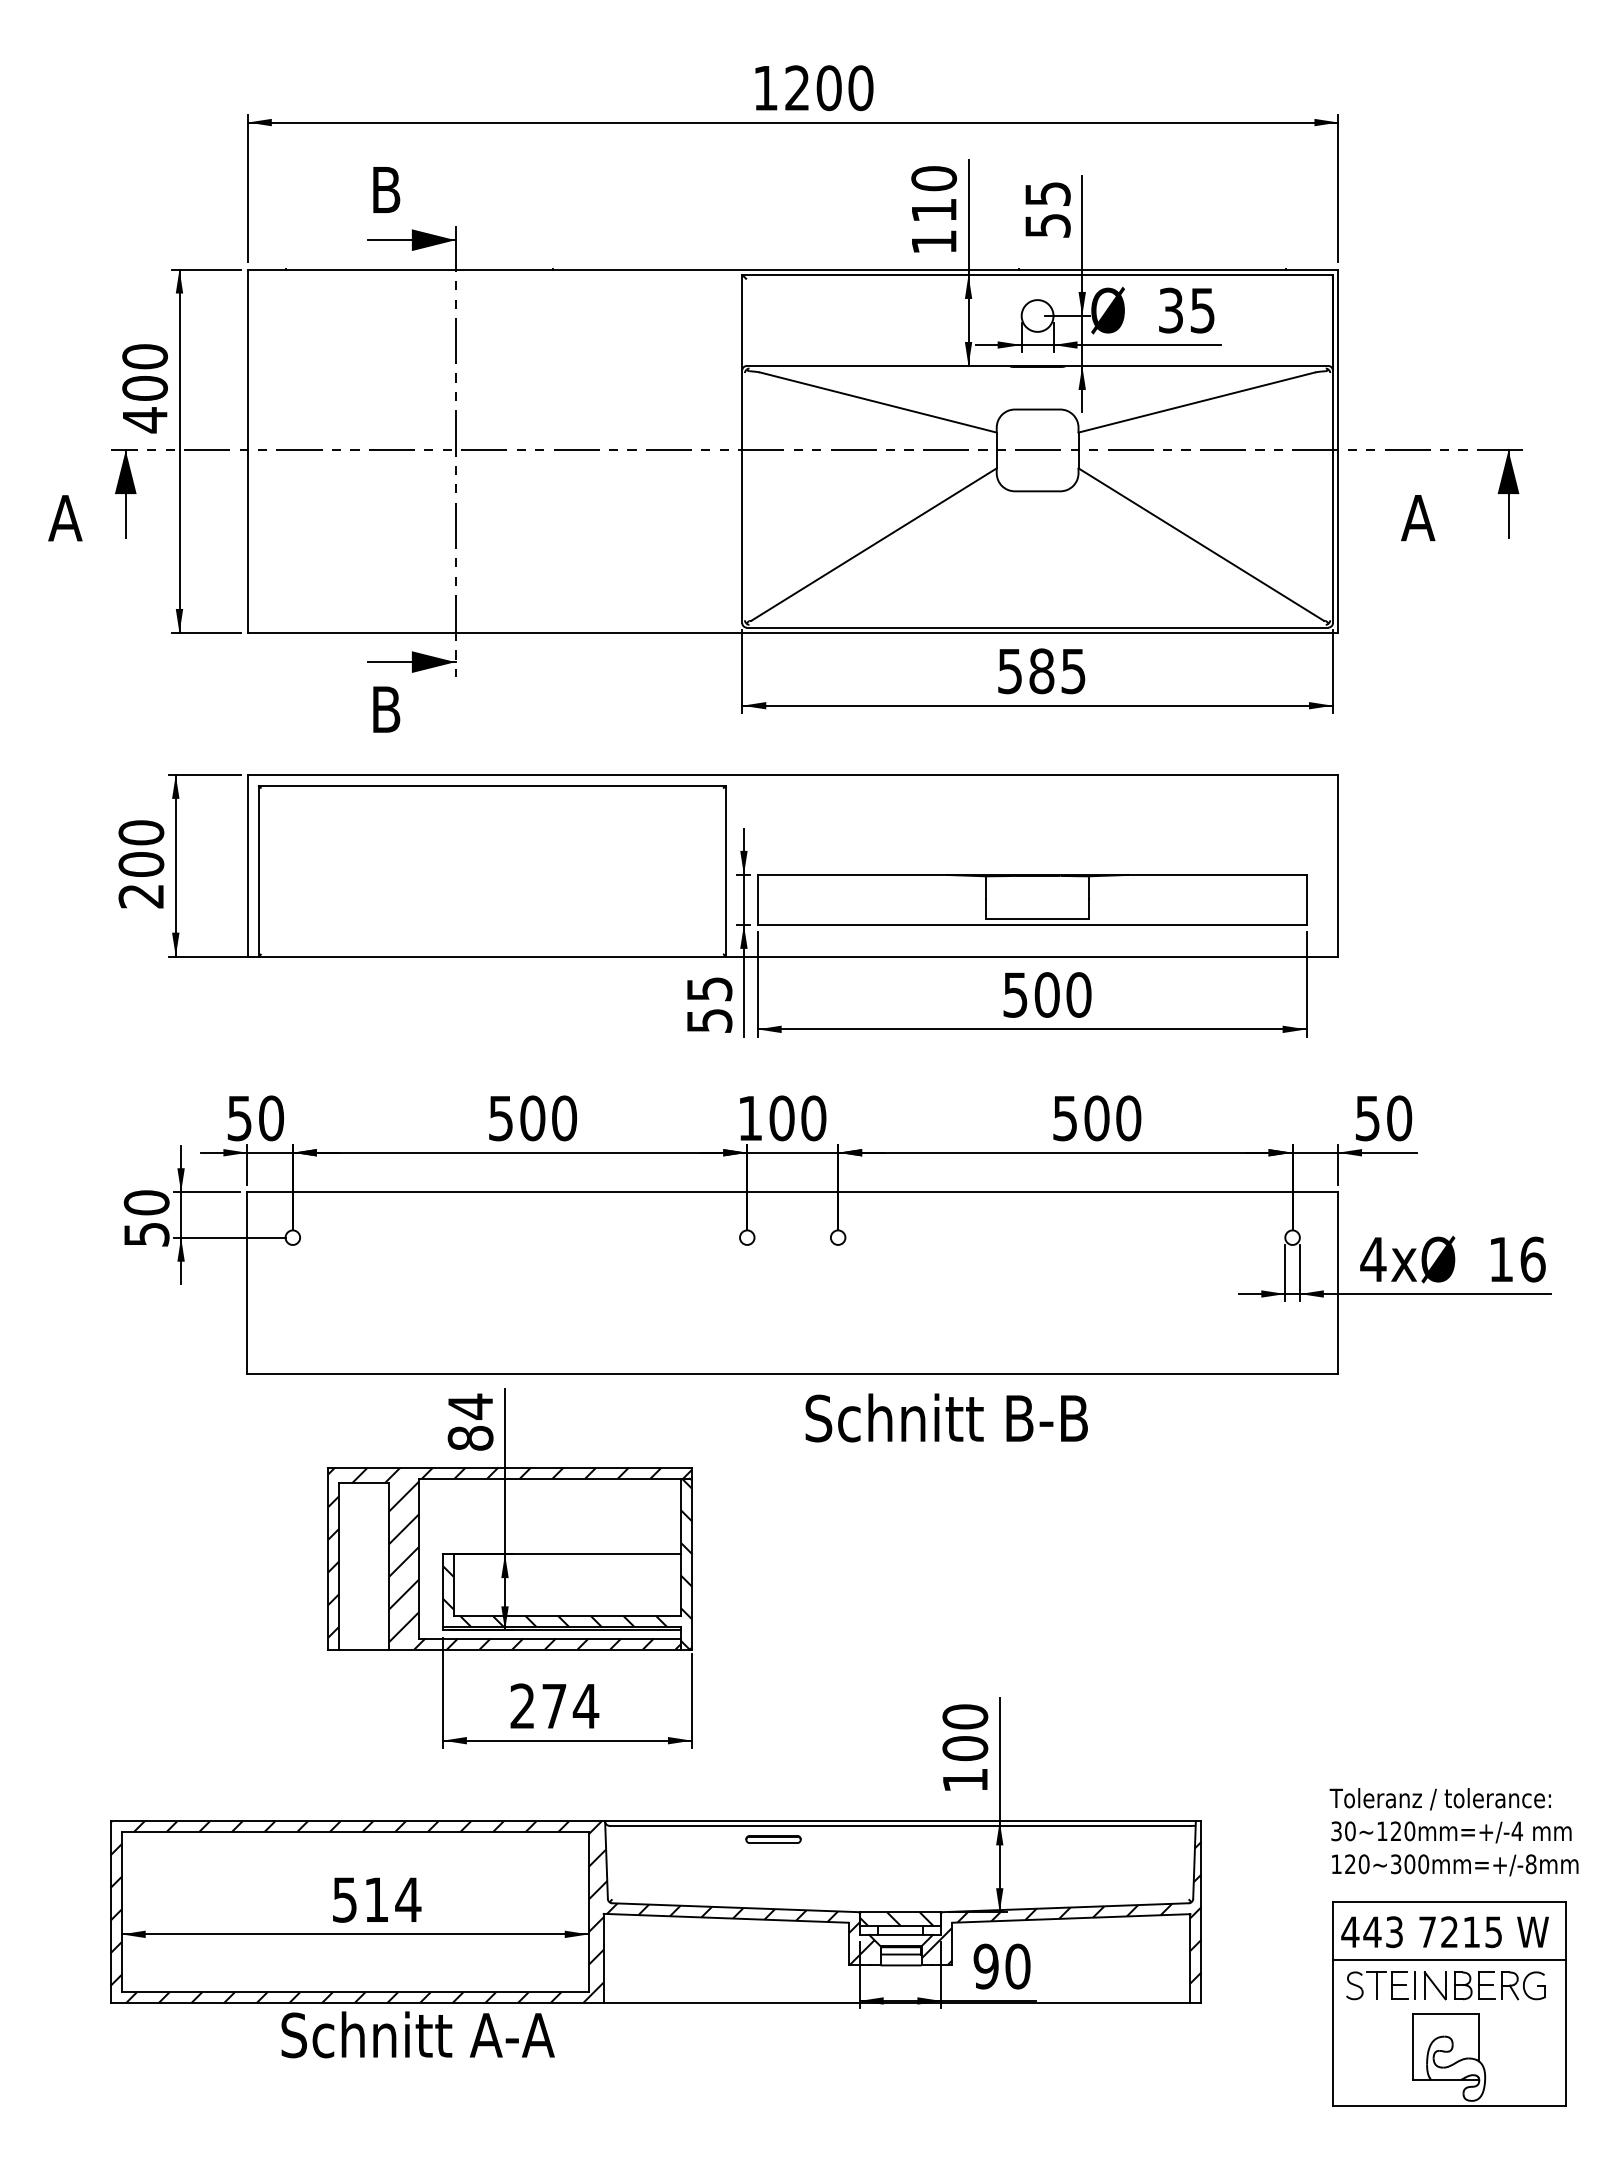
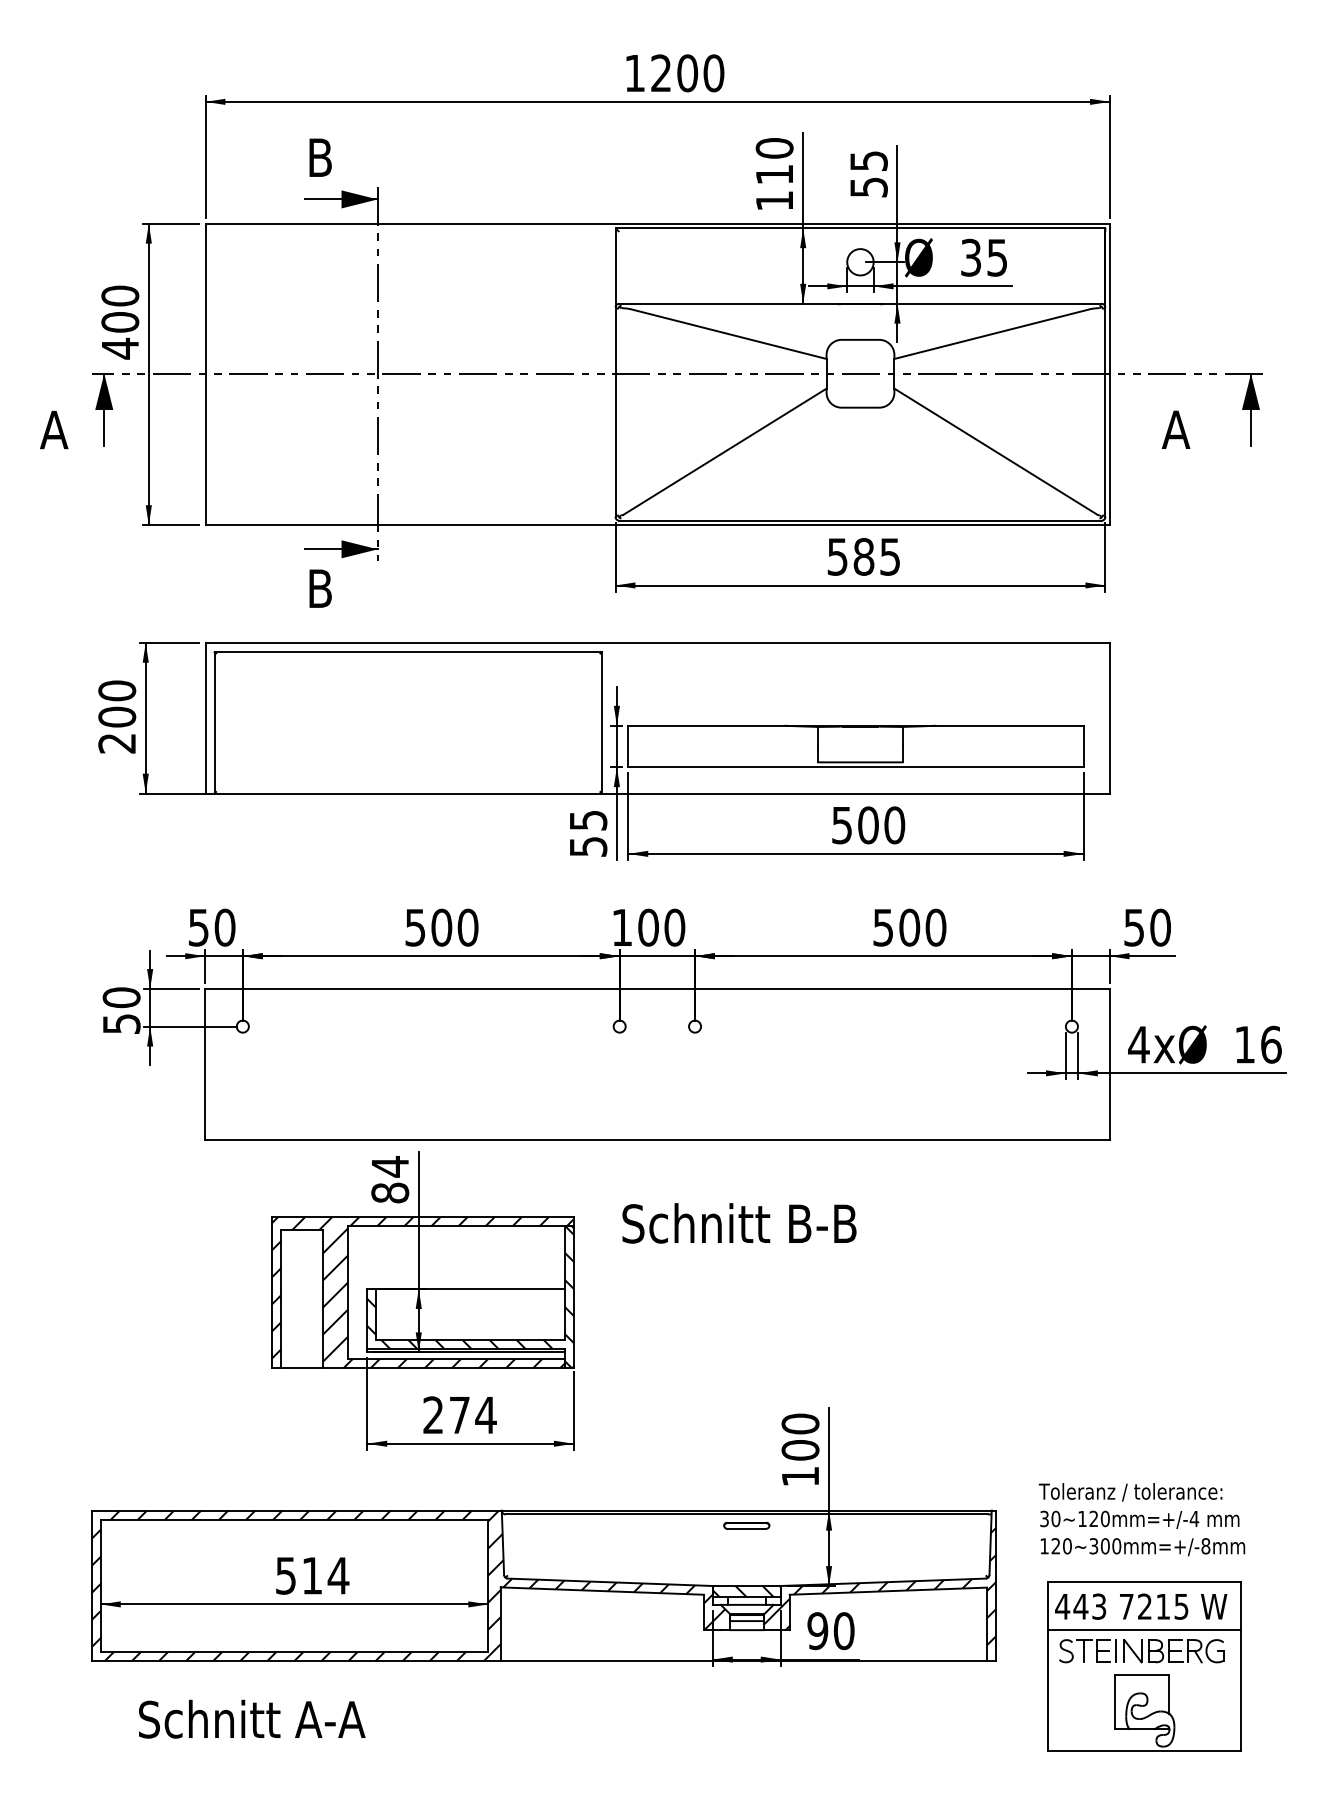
text: (946, 1417) -> (739, 1223), moved
text: (1453, 1832) -> (1141, 1519), moved
part: (773, 1839) -> (746, 1525), moved
part: (1449, 2003) -> (1144, 1665), moved
text: (417, 2034) -> (251, 1718), moved

